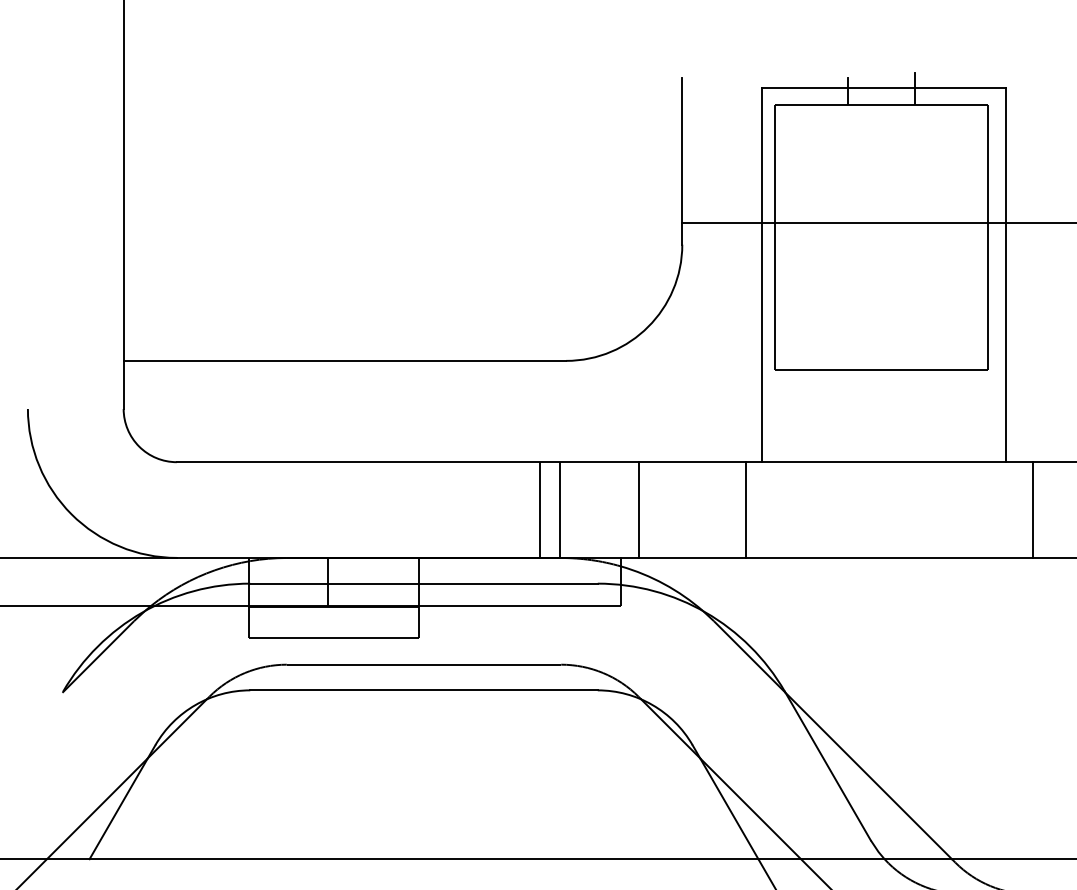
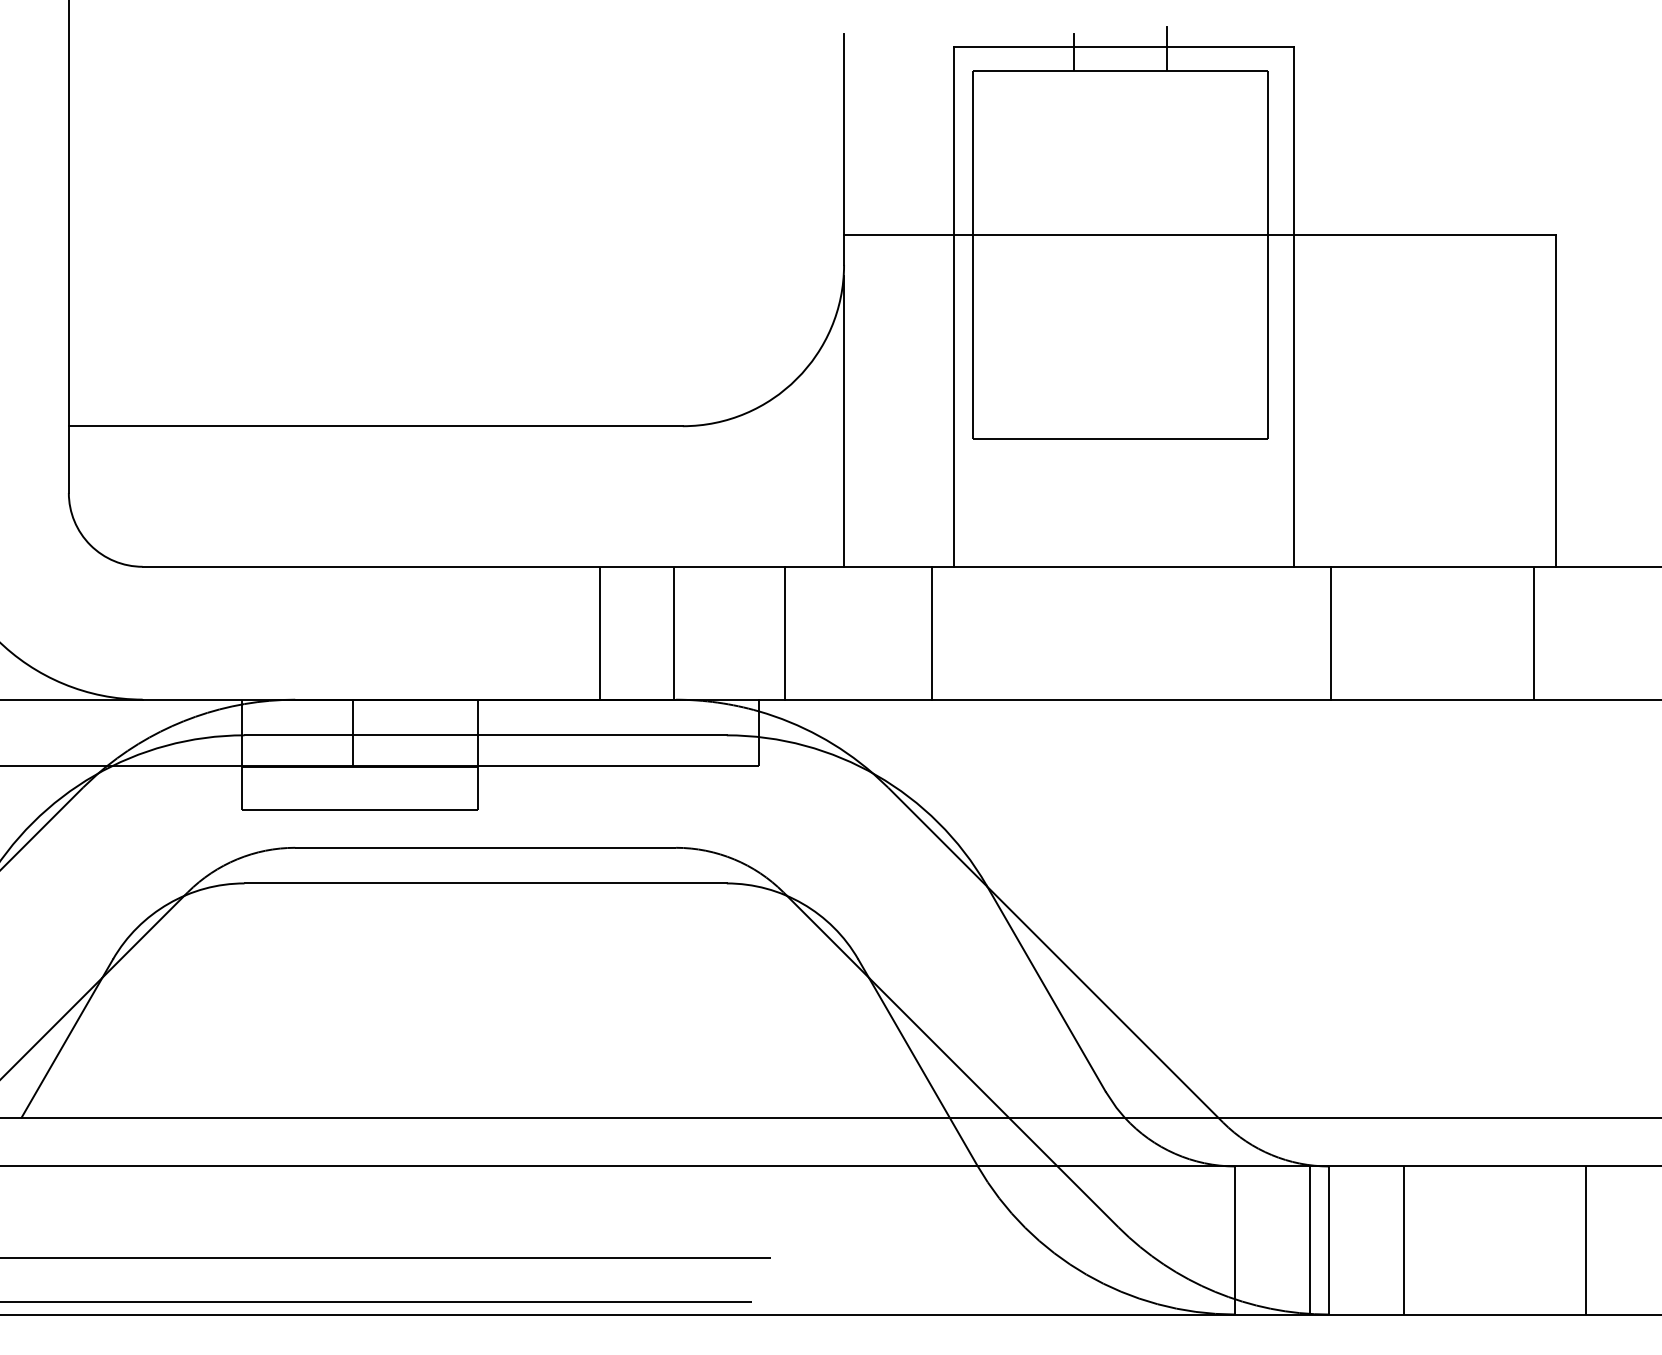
line: (681, 356) -> (843, 420), added
line: (540, 509) -> (600, 632), moved

